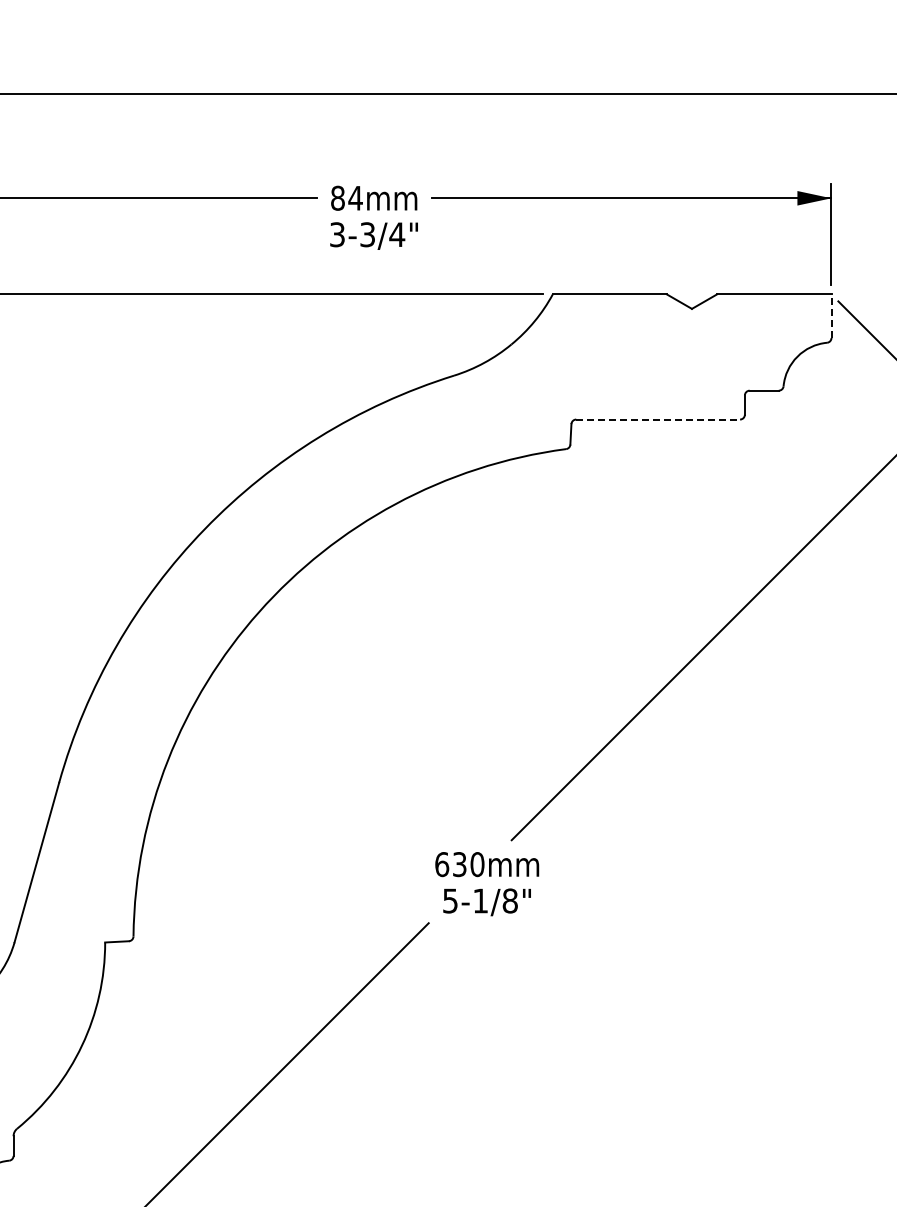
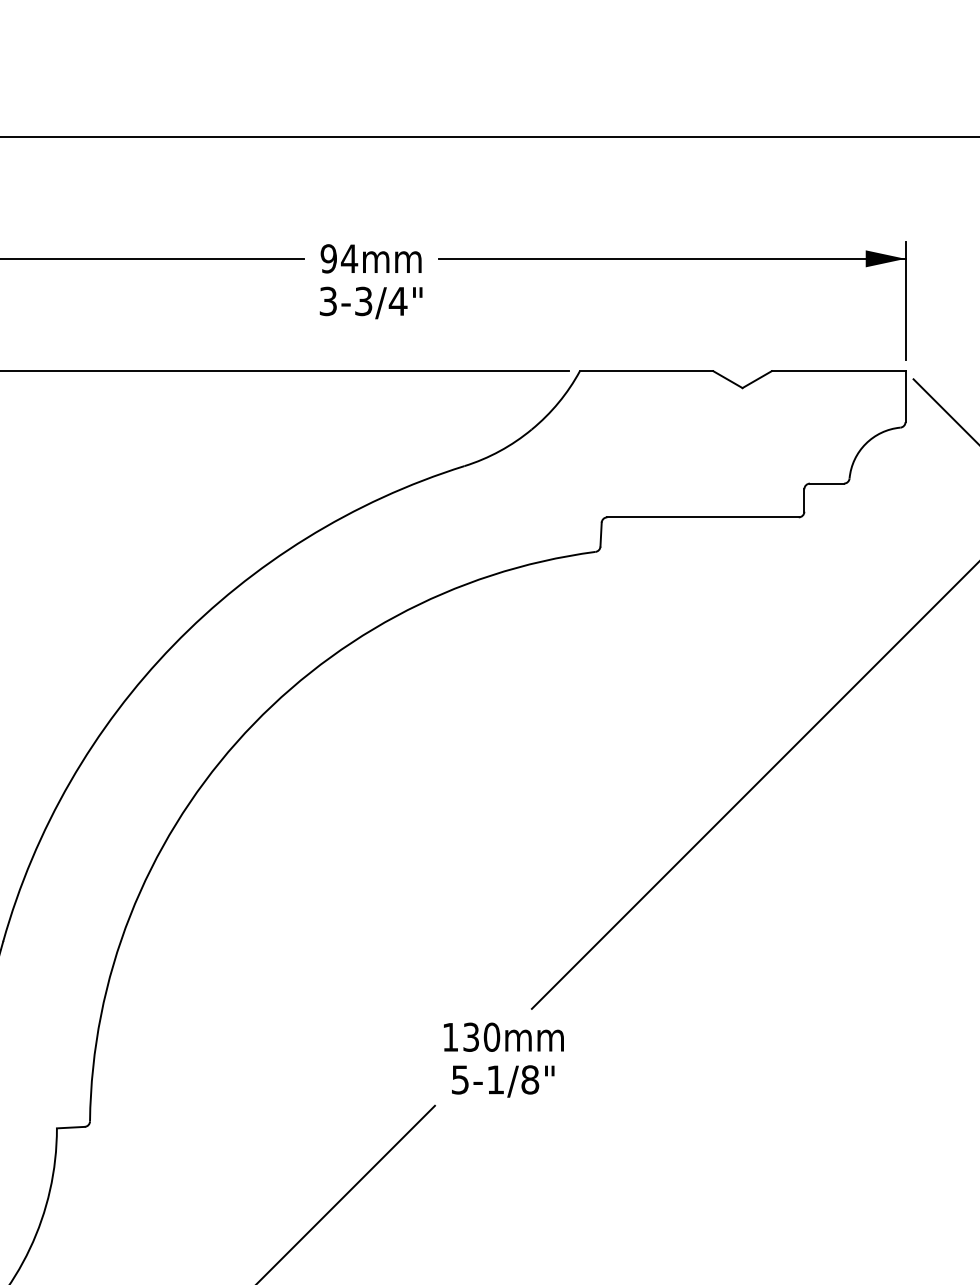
text: (337, 197) -> (328, 257), 84 -> 94
line: (831, 316) -> (905, 396), dashed -> solid
line: (658, 419) -> (703, 517), dashed -> solid
text: (442, 864) -> (451, 1037), 630 -> 130

